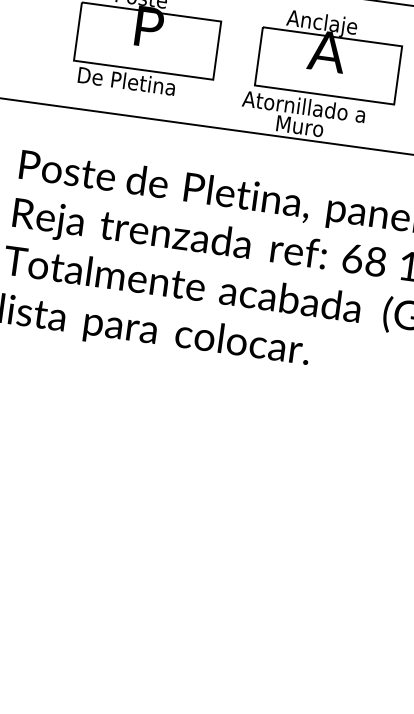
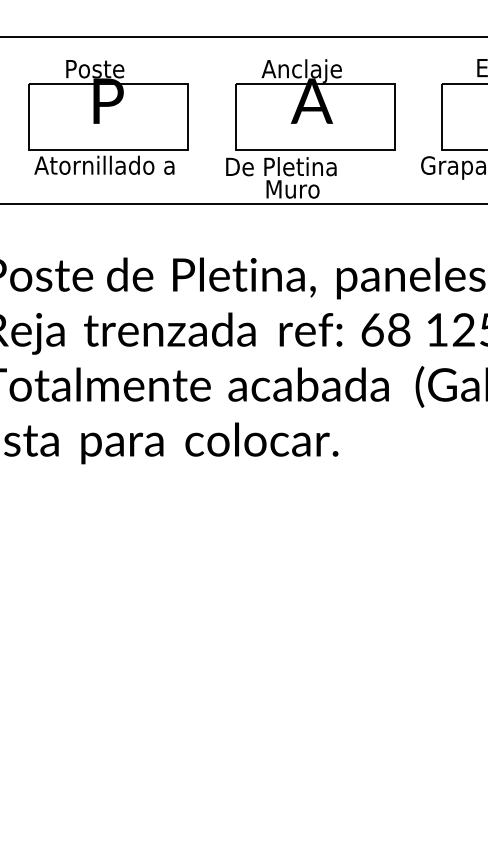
text: (138, 82) -> (104, 164), De Pletina -> Atornillado a
text: (304, 106) -> (294, 166), Atornillado a -> De Pletina

